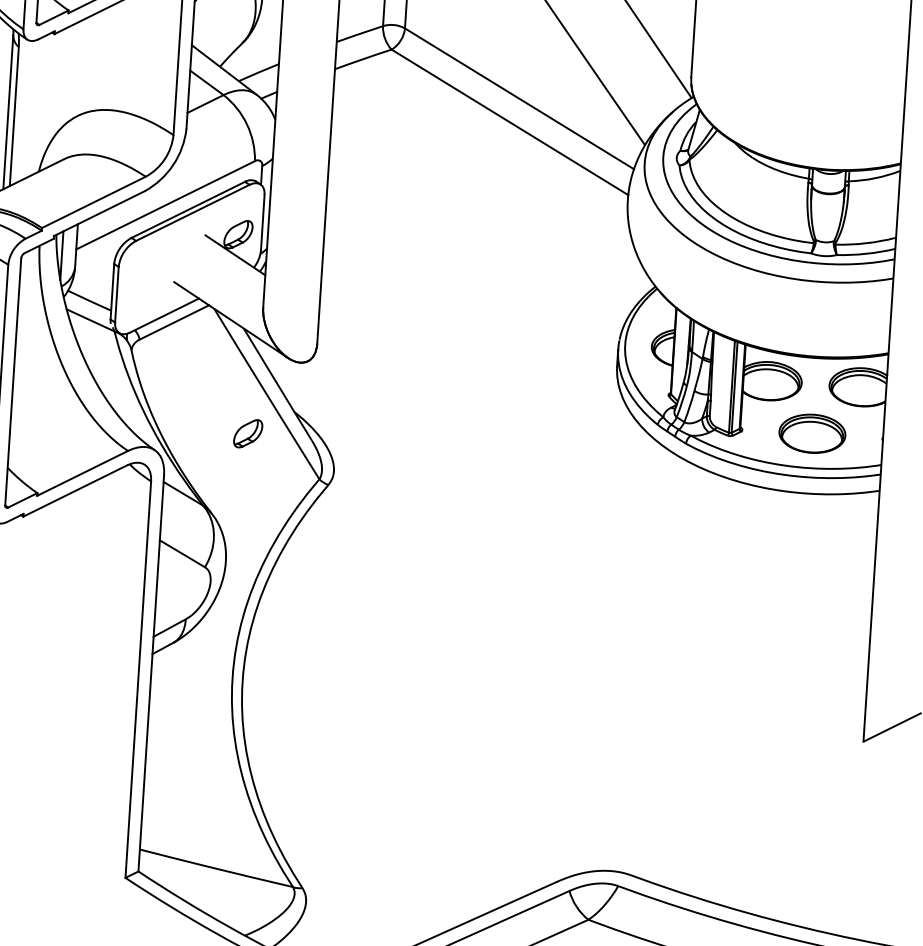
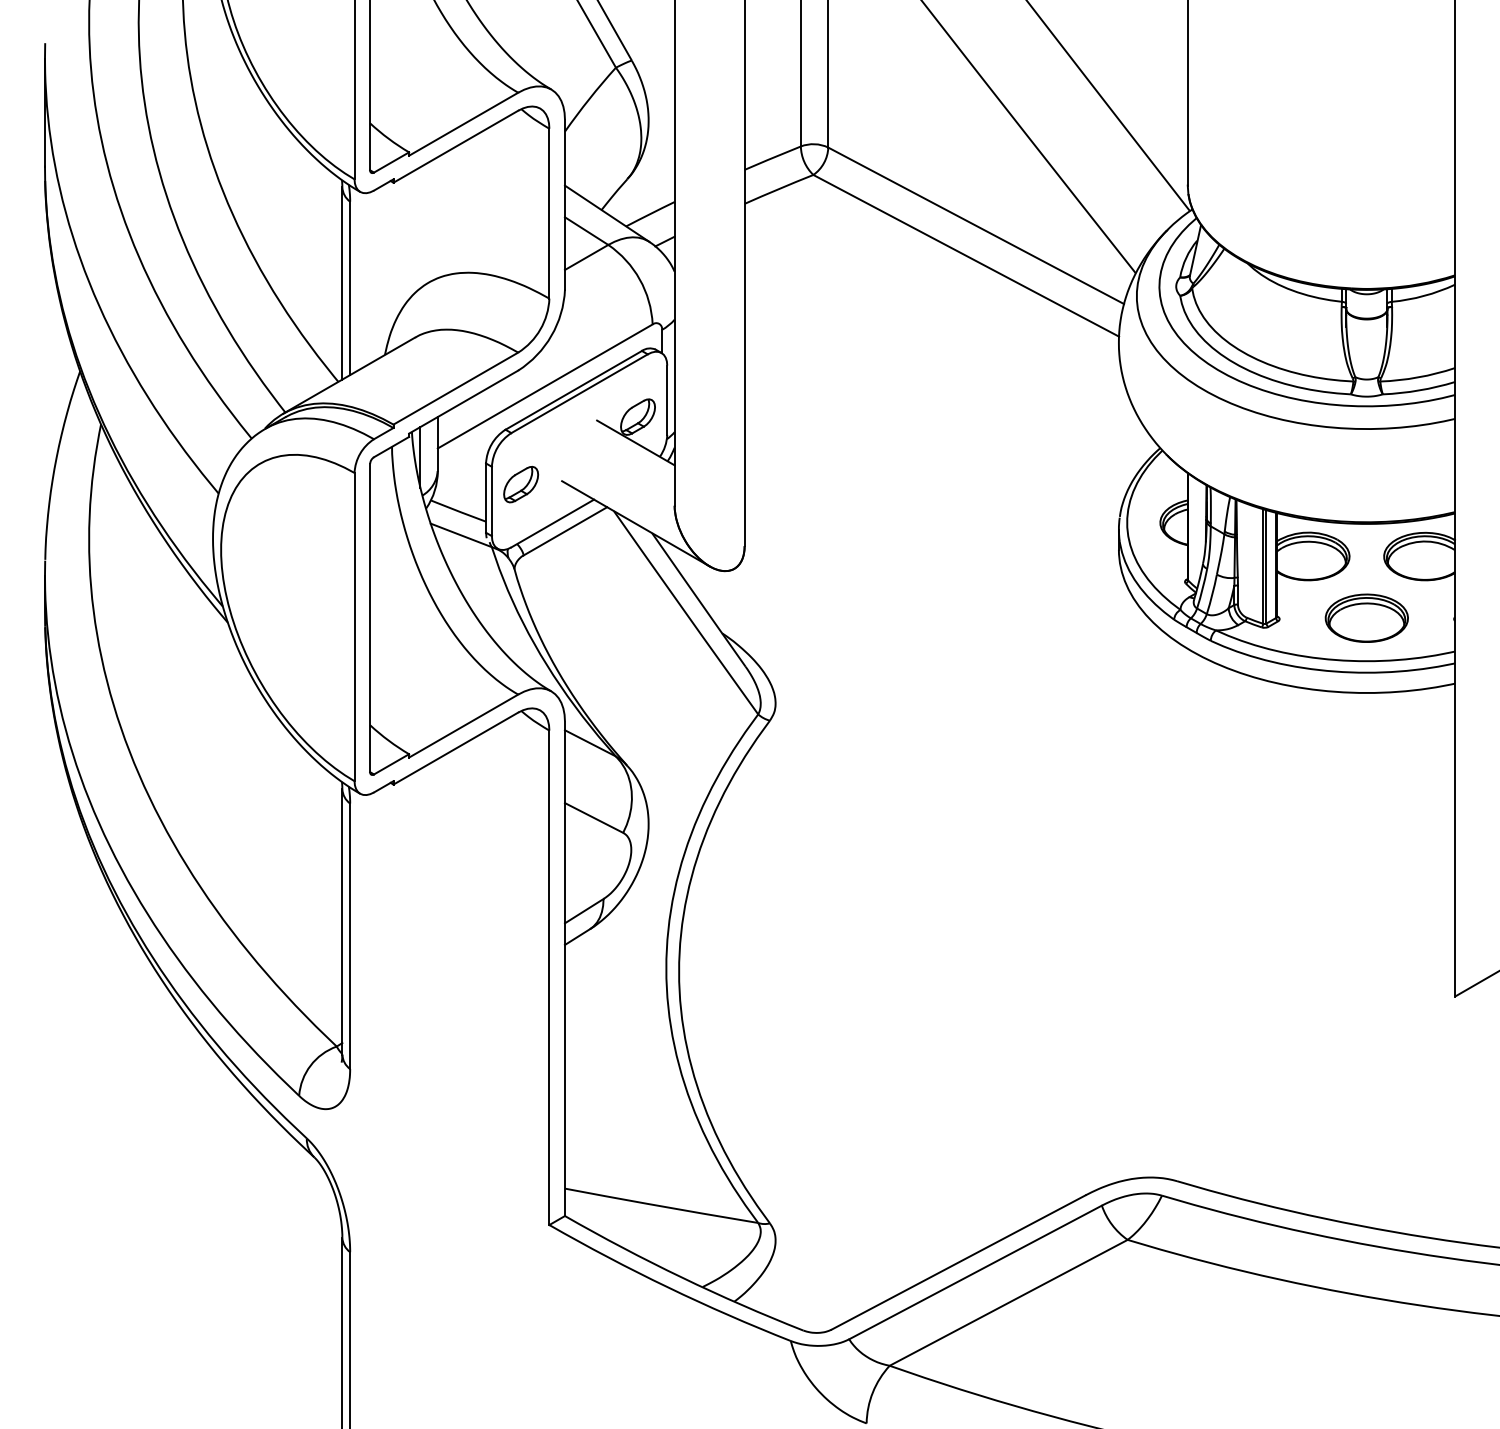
part: (248, 433) -> (521, 484), moved

